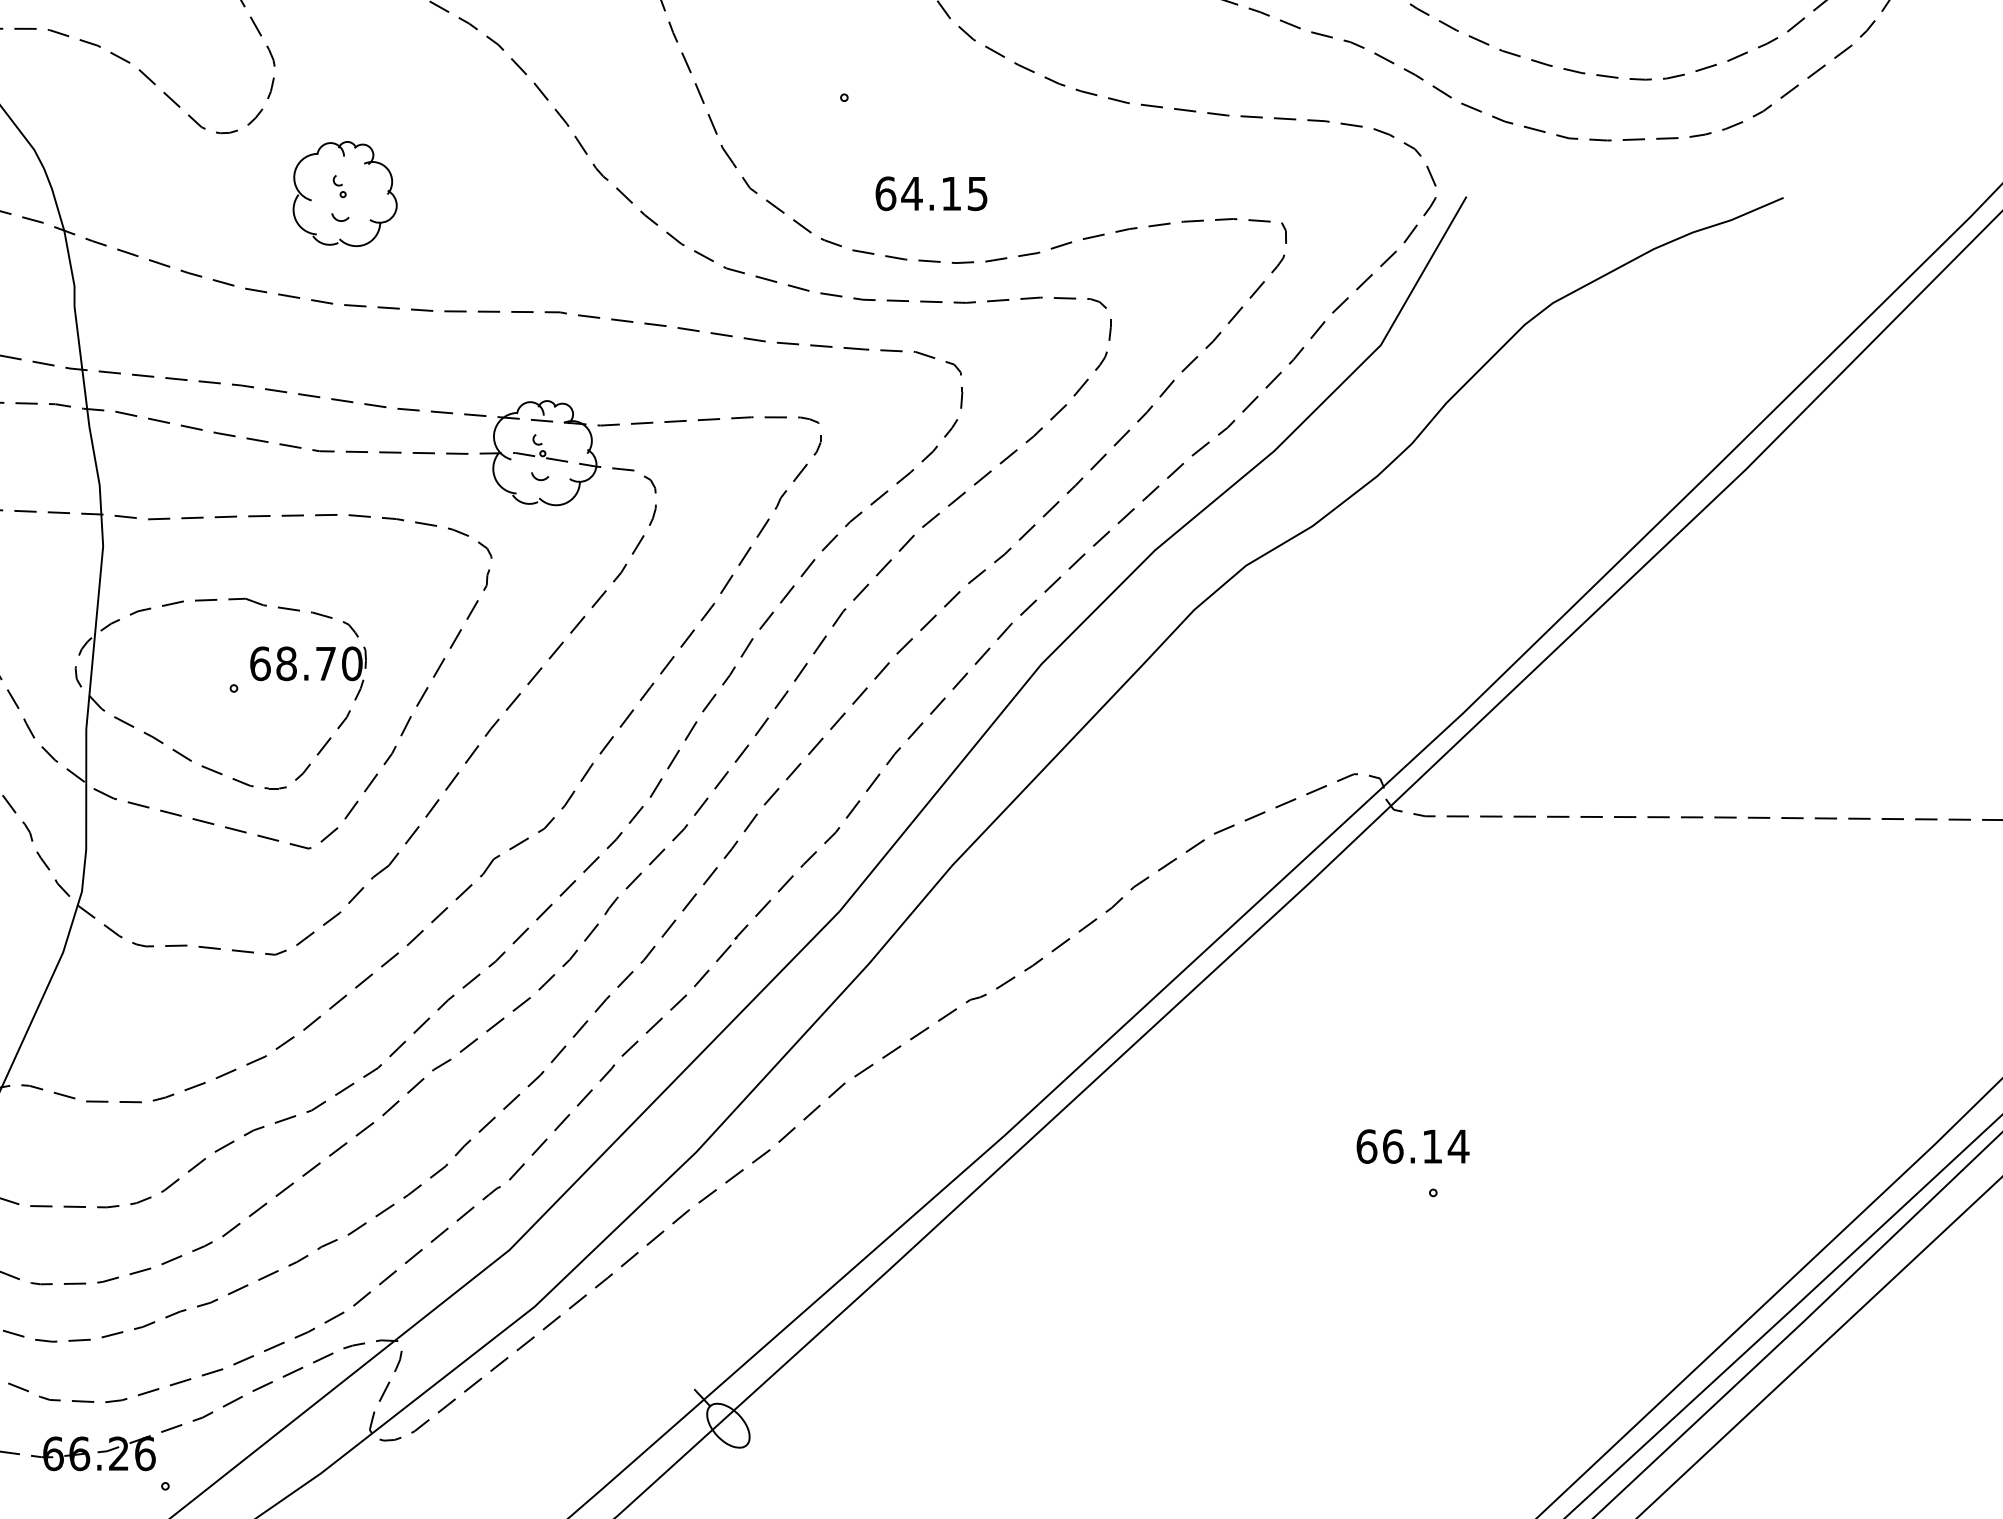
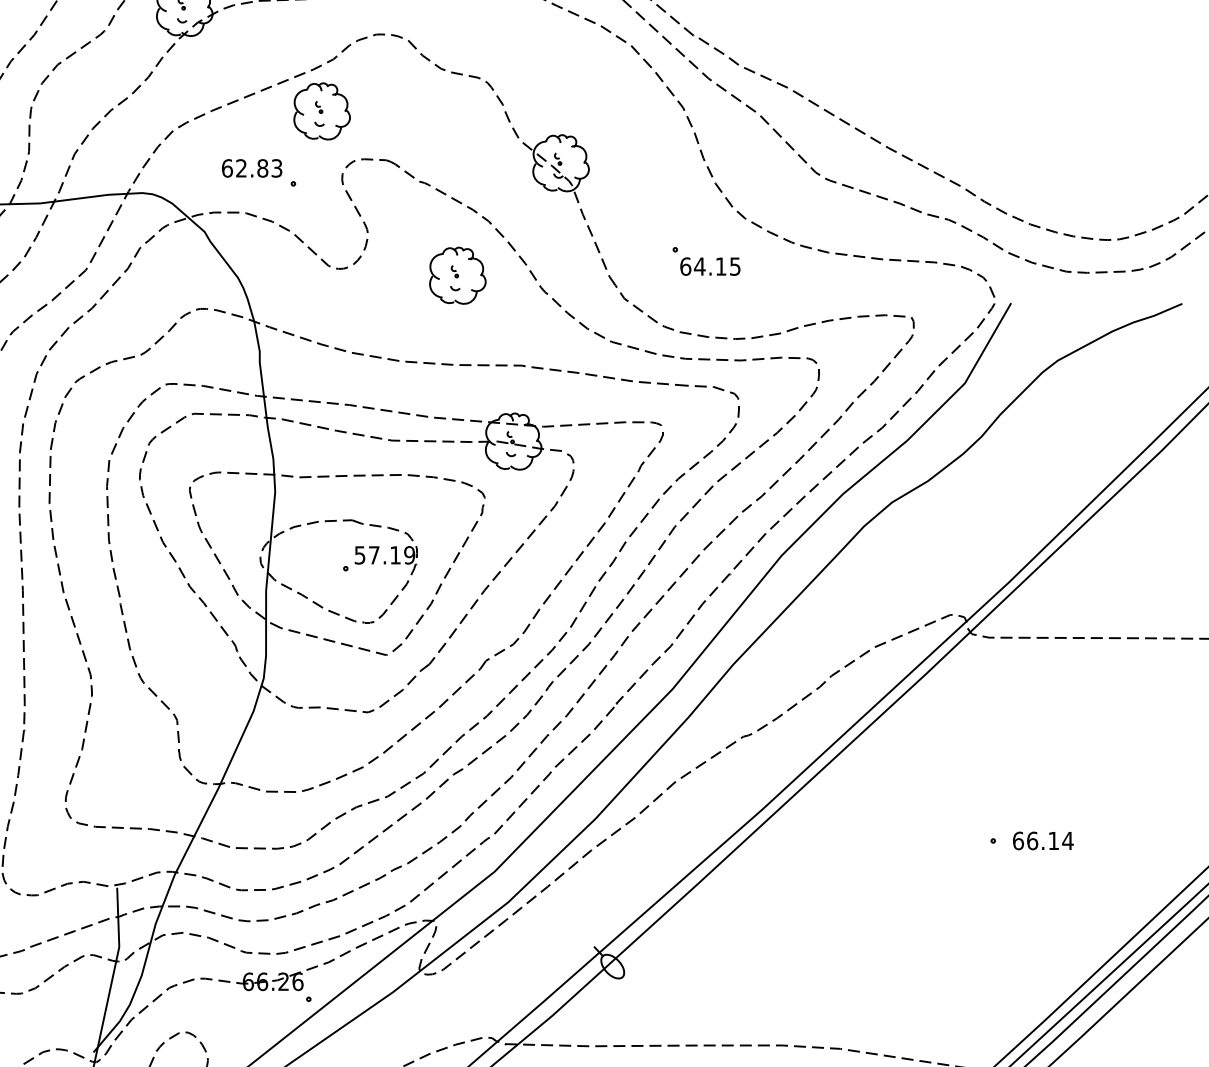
part: (344, 193) -> (457, 275), moved
text: (931, 193) -> (710, 266), moved
text: (305, 664) -> (384, 555), 68.70 -> 57.19
text: (1413, 1145) -> (1043, 840), moved

